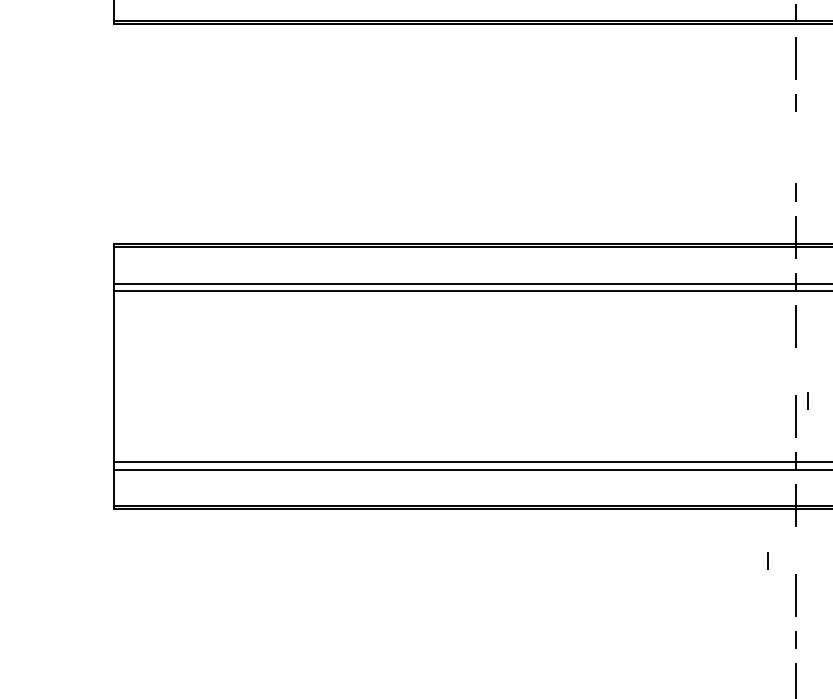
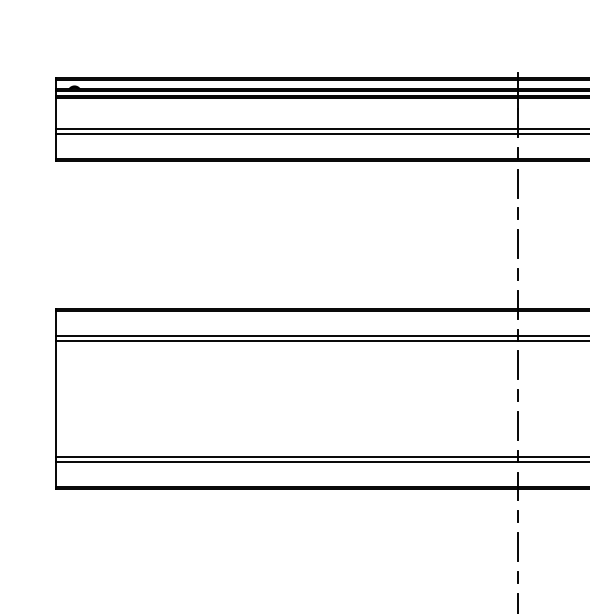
line: (796, 148) -> (518, 244), added
line: (807, 400) -> (517, 395), moved
line: (767, 560) -> (517, 516), moved

